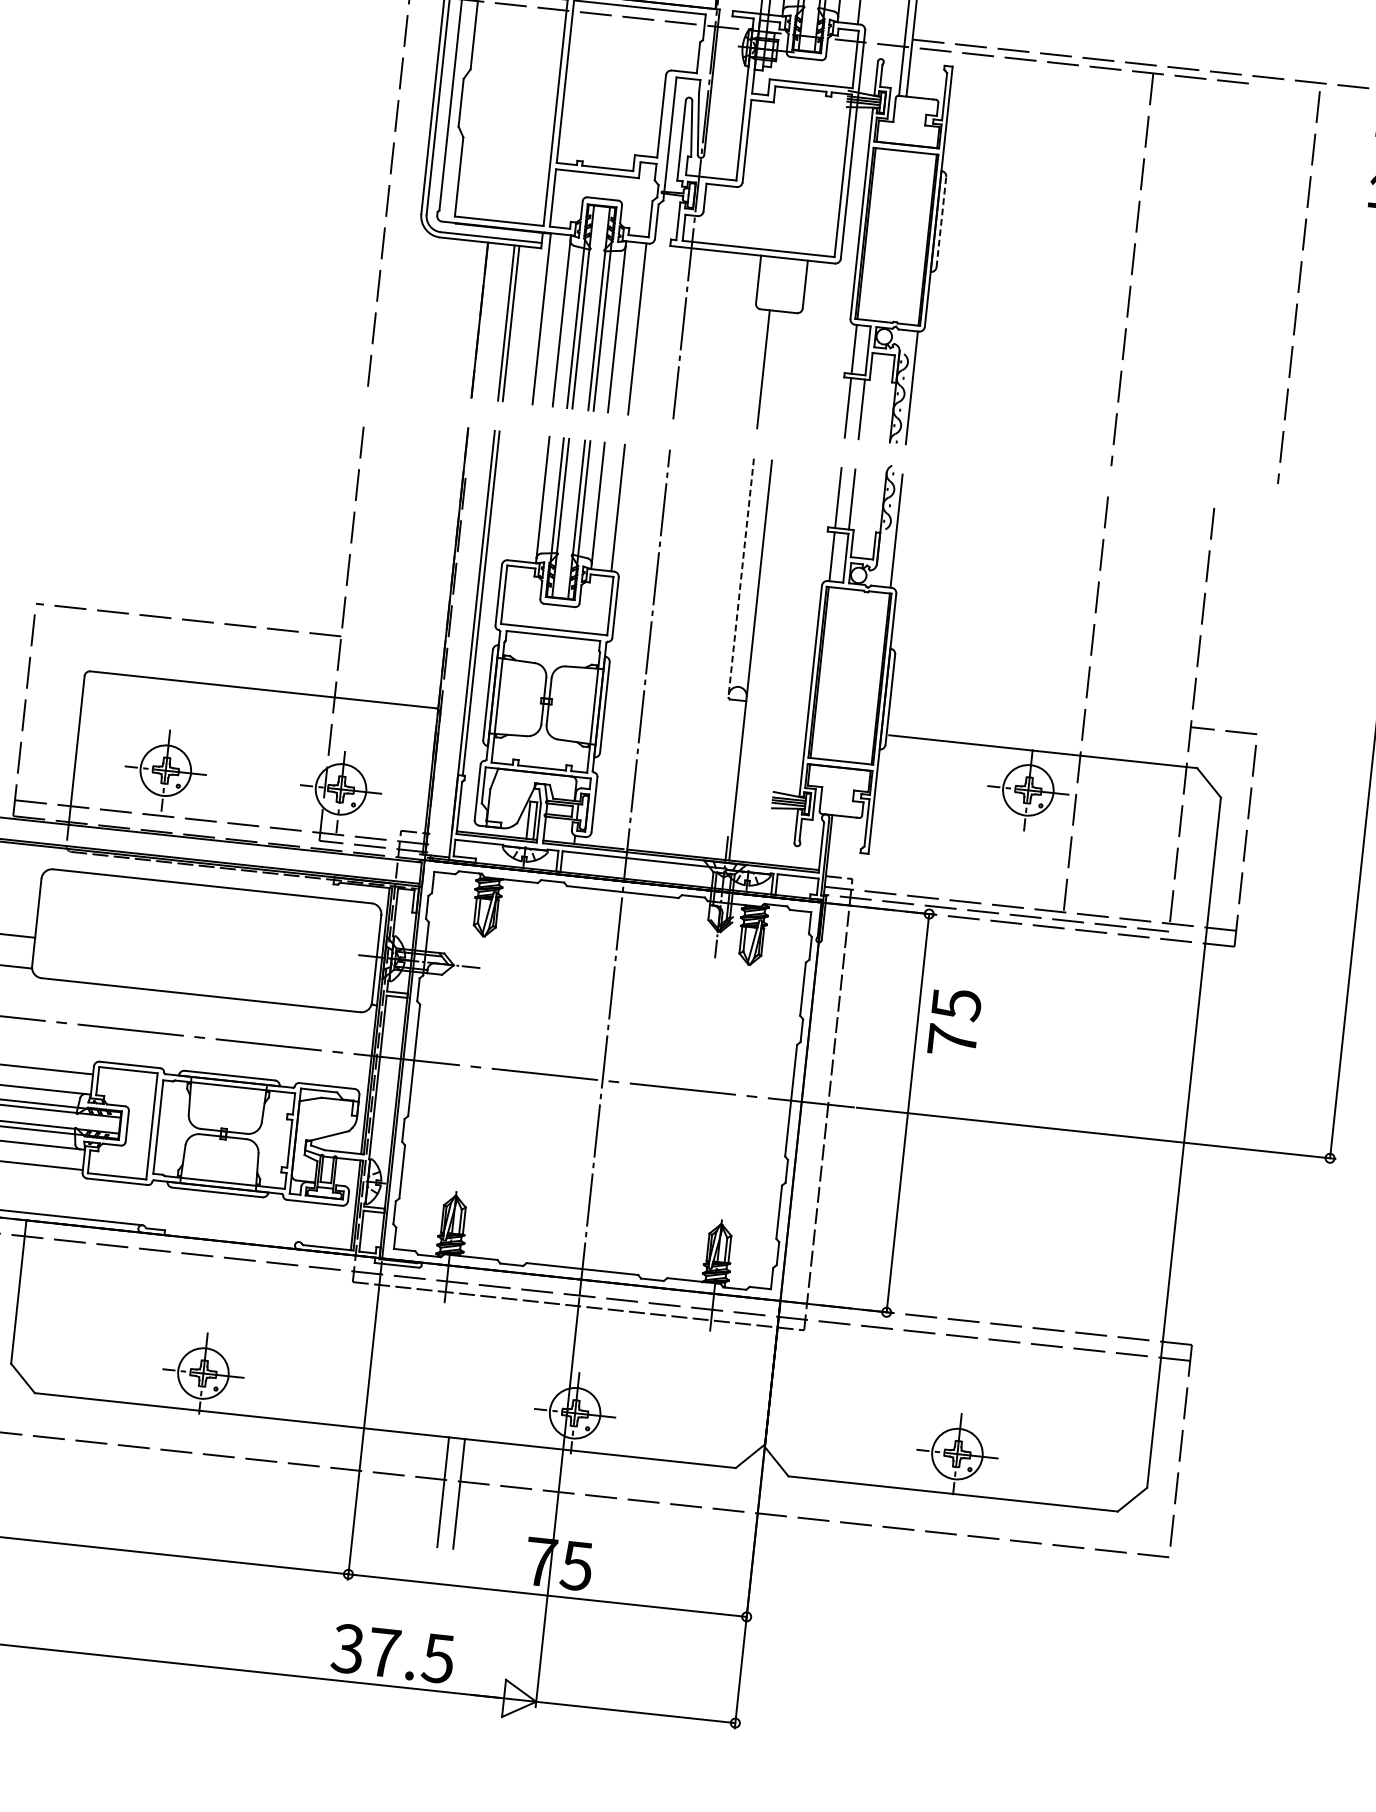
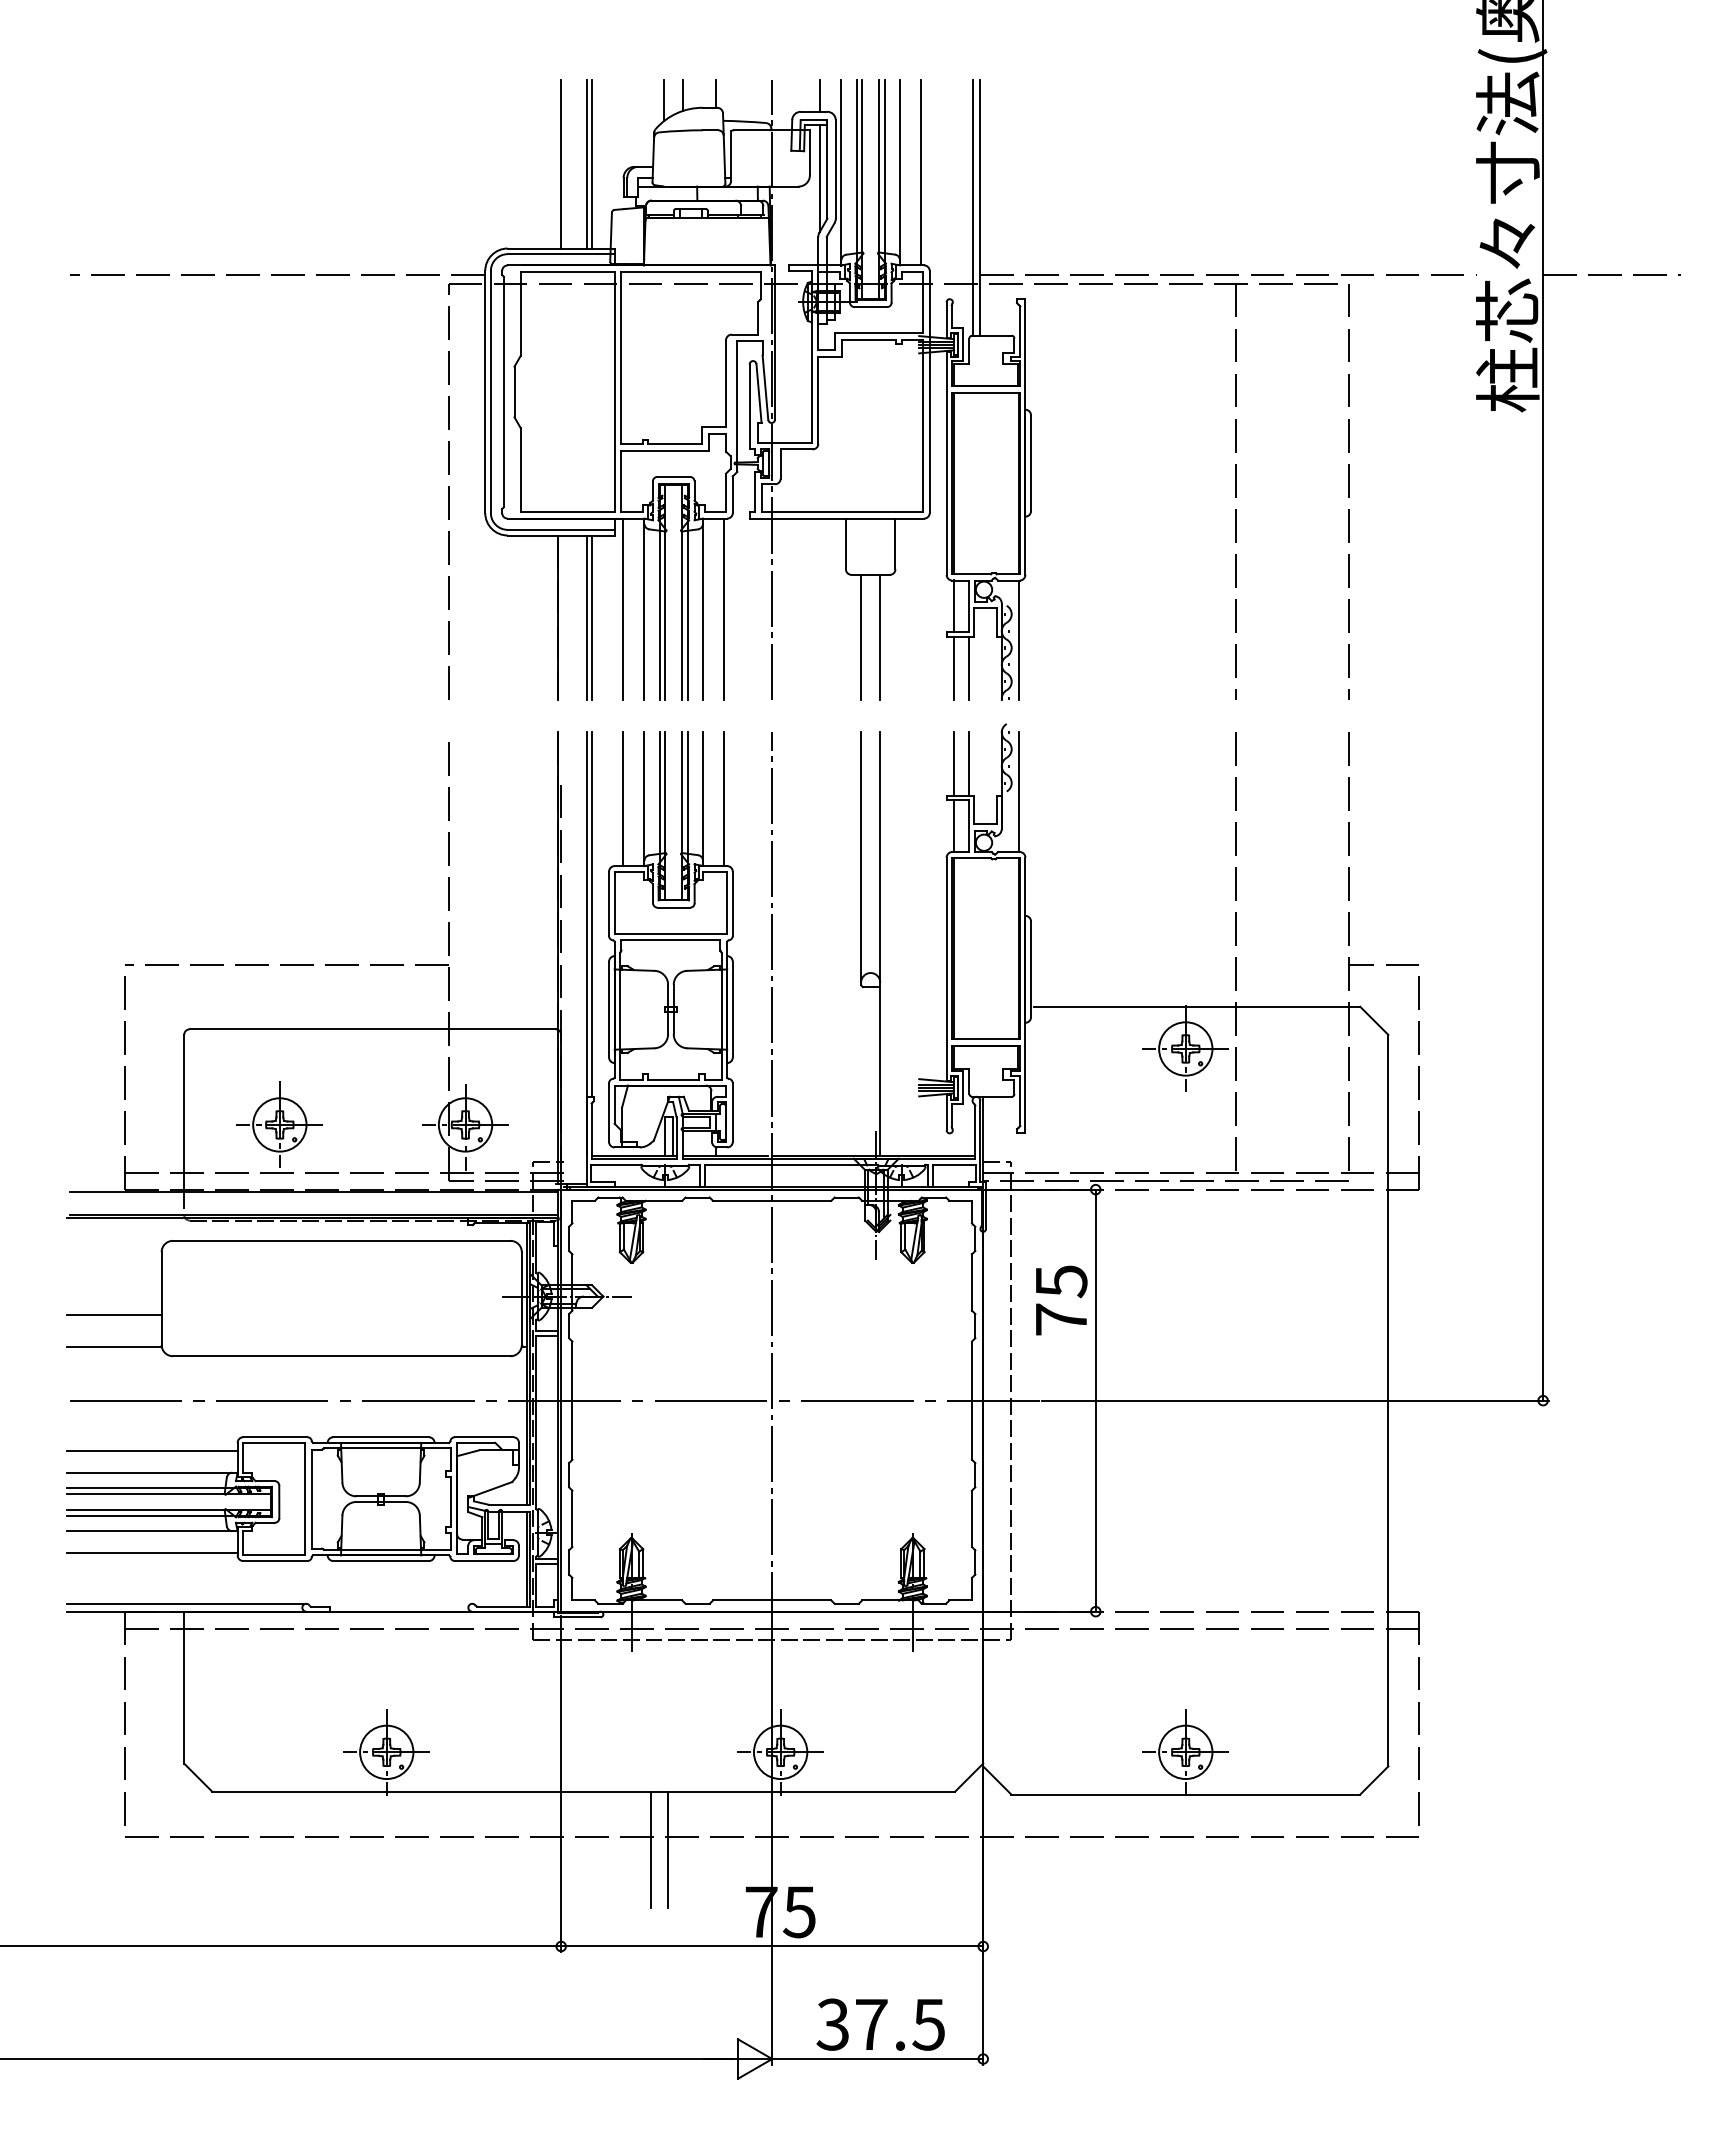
line: (941, 222) -> (1031, 463), dashed -> solid
line: (1298, 287) -> (1348, 491), moved
line: (781, 370) -> (880, 636), added
line: (522, 498) -> (623, 799), added
line: (741, 577) -> (861, 858), dashed -> solid
text: (954, 1022) -> (1061, 1300), moved
text: (392, 1653) -> (880, 2024), moved

